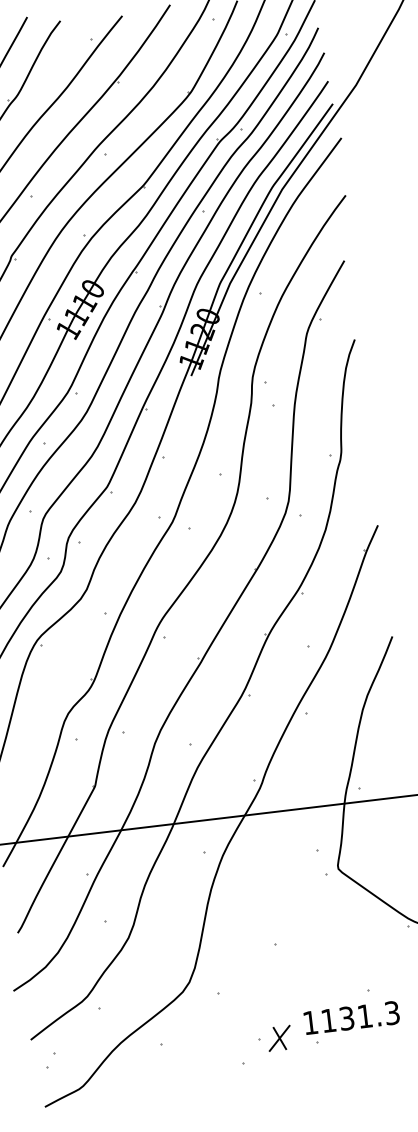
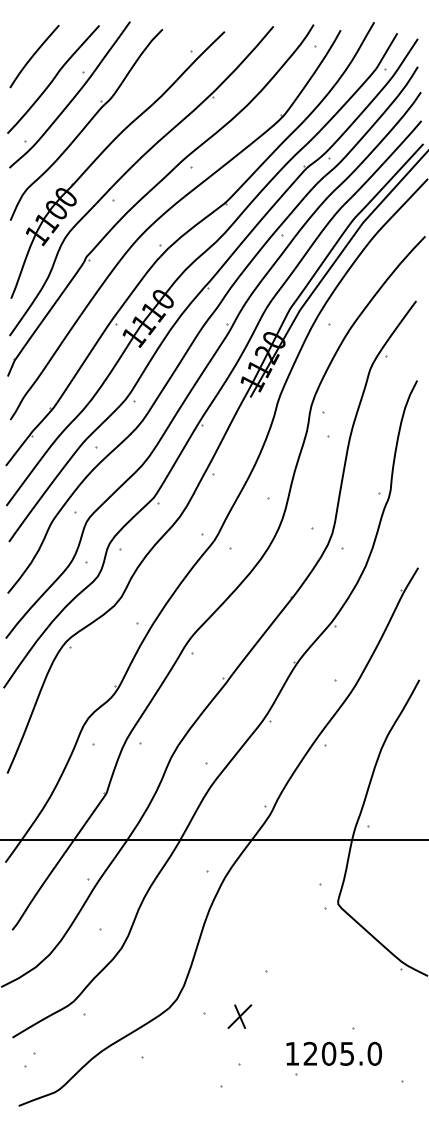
text: (360, 1016) -> (342, 1053), 1131.3 -> 1205.0
part: (279, 1038) -> (239, 1016), moved

